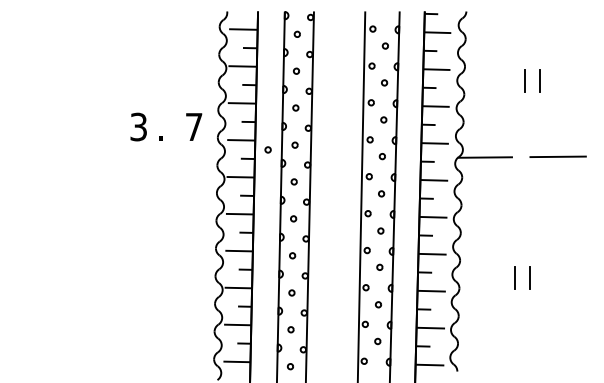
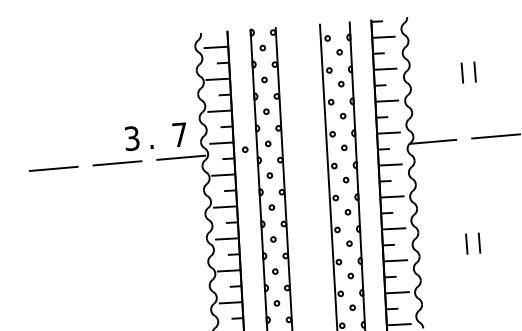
line: (193, 153) -> (181, 157), added
line: (45, 154) -> (53, 168), added
line: (119, 154) -> (117, 163), added

